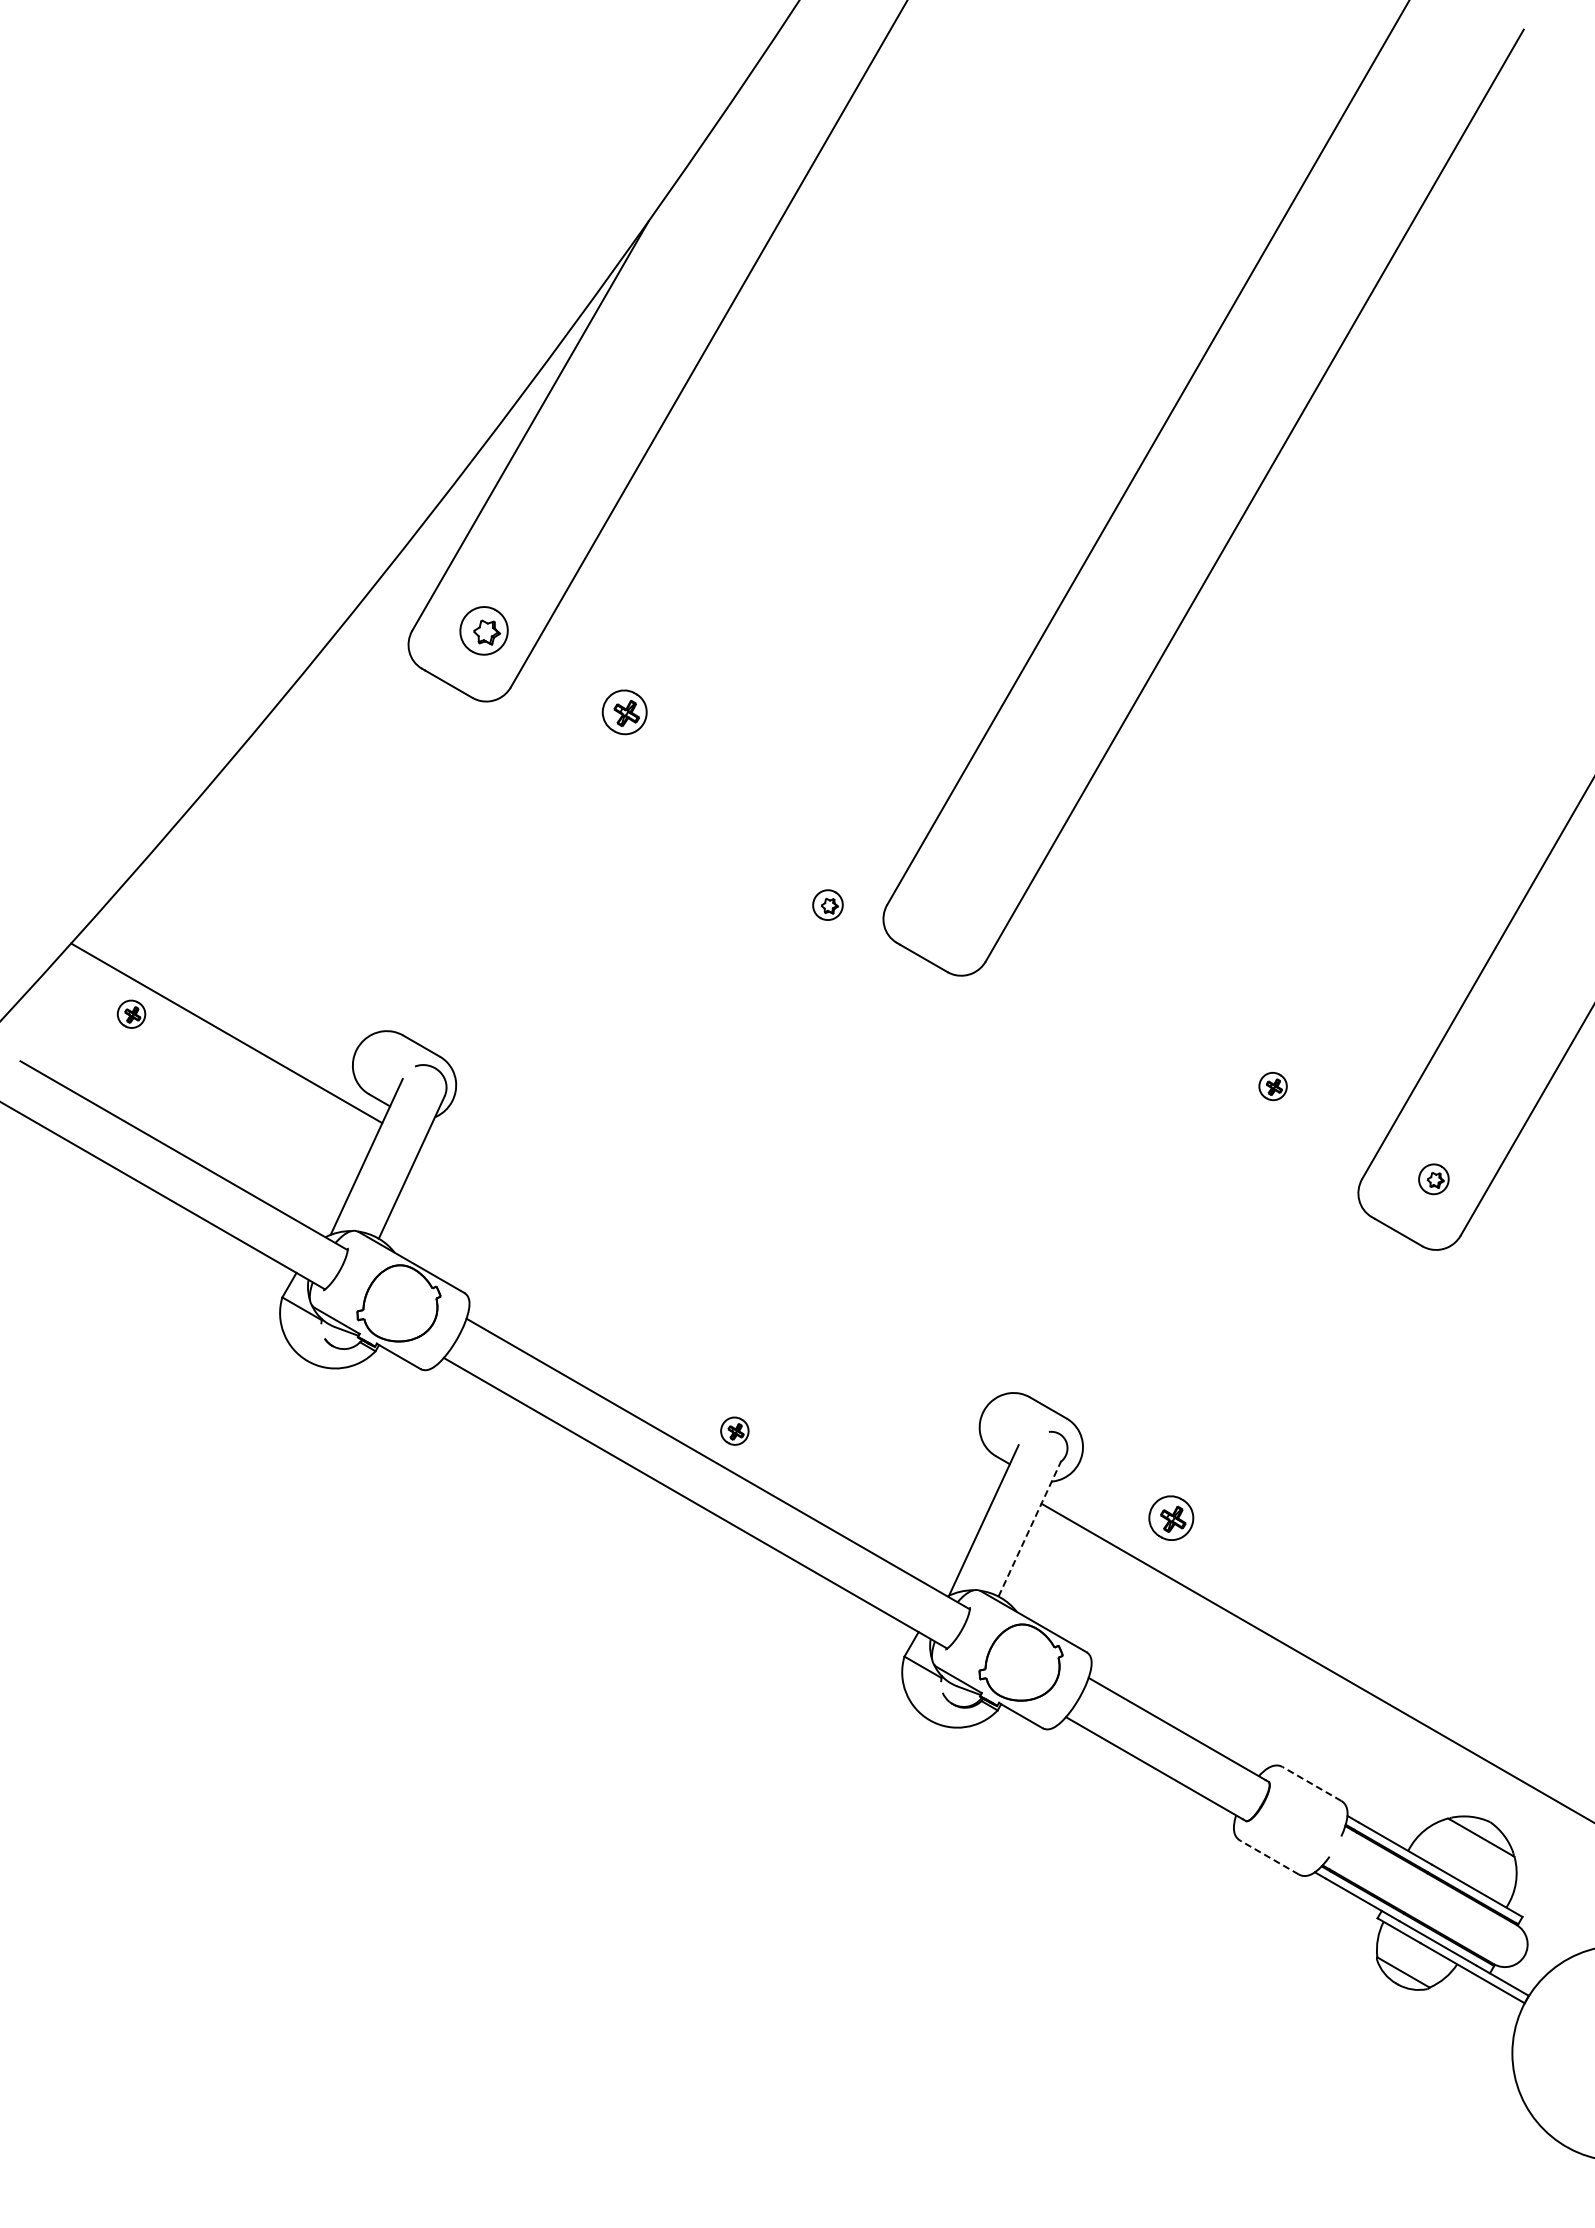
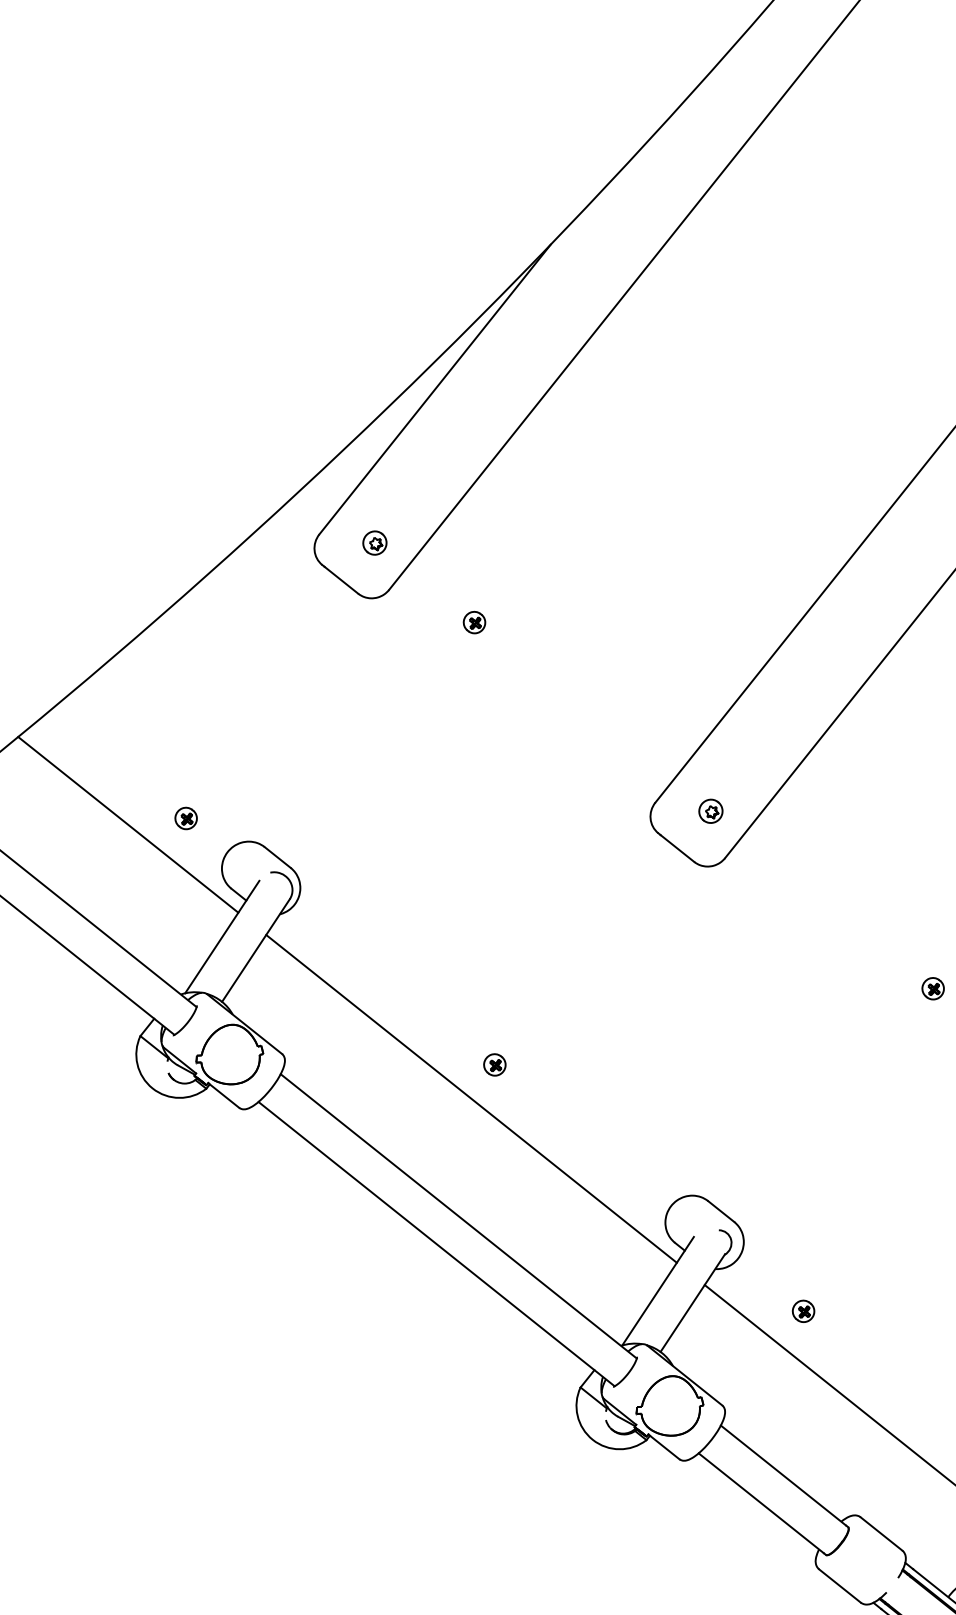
part: (483, 630) -> (374, 542), size x0.62
part: (624, 711) -> (474, 622), size x0.62
part: (827, 904) -> (710, 810), moved
part: (131, 1013) -> (186, 817), moved
line: (711, 1313) -> (471, 1098), added
part: (734, 1430) -> (494, 1064), moved
part: (1170, 1517) -> (803, 1310), size x0.62
line: (1029, 1528) -> (692, 1302), dashed -> solid
line: (1311, 1783) -> (881, 1533), dashed -> solid
line: (1269, 1857) -> (839, 1585), dashed -> solid

